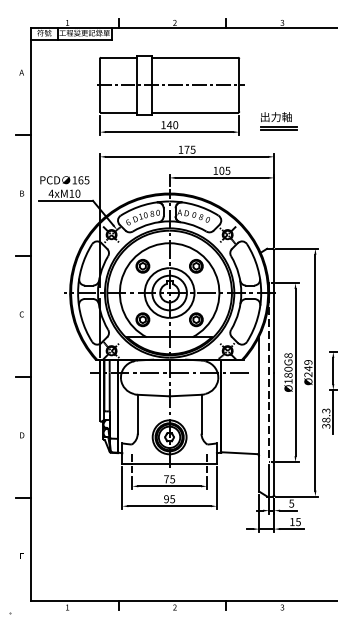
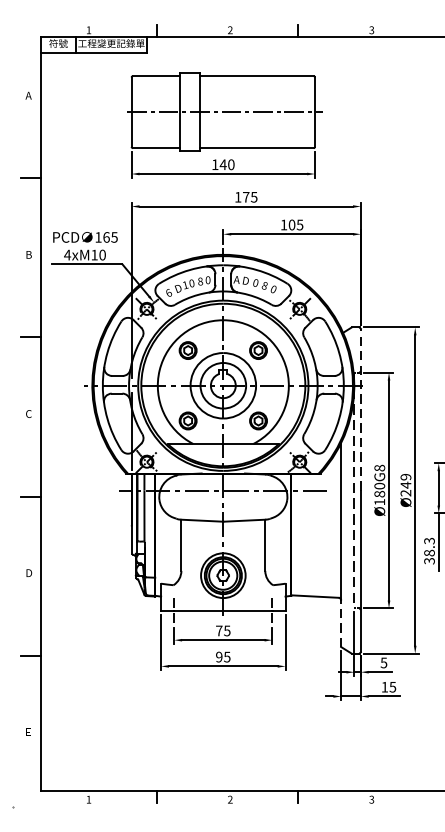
part: (278, 121) -> (366, 159), removed
line: (274, 310) -> (361, 408), solid -> dashed
line: (259, 473) -> (341, 623), solid -> dashed

